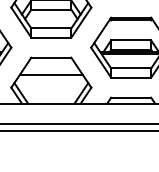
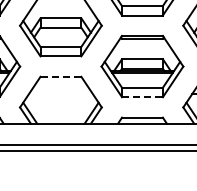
line: (50, 57) -> (60, 76), solid -> dashed
line: (50, 75) -> (60, 94), removed
line: (131, 77) -> (142, 97), solid -> dashed

